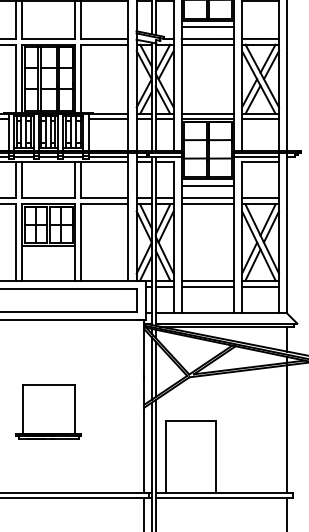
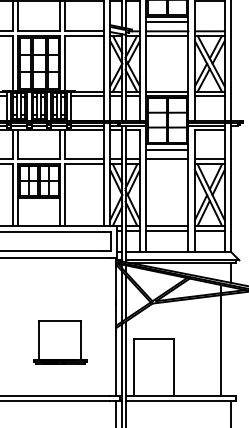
line: (207, 204) -> (167, 164), removed
part: (48, 412) -> (60, 342), moved
line: (287, 424) -> (221, 341), moved

